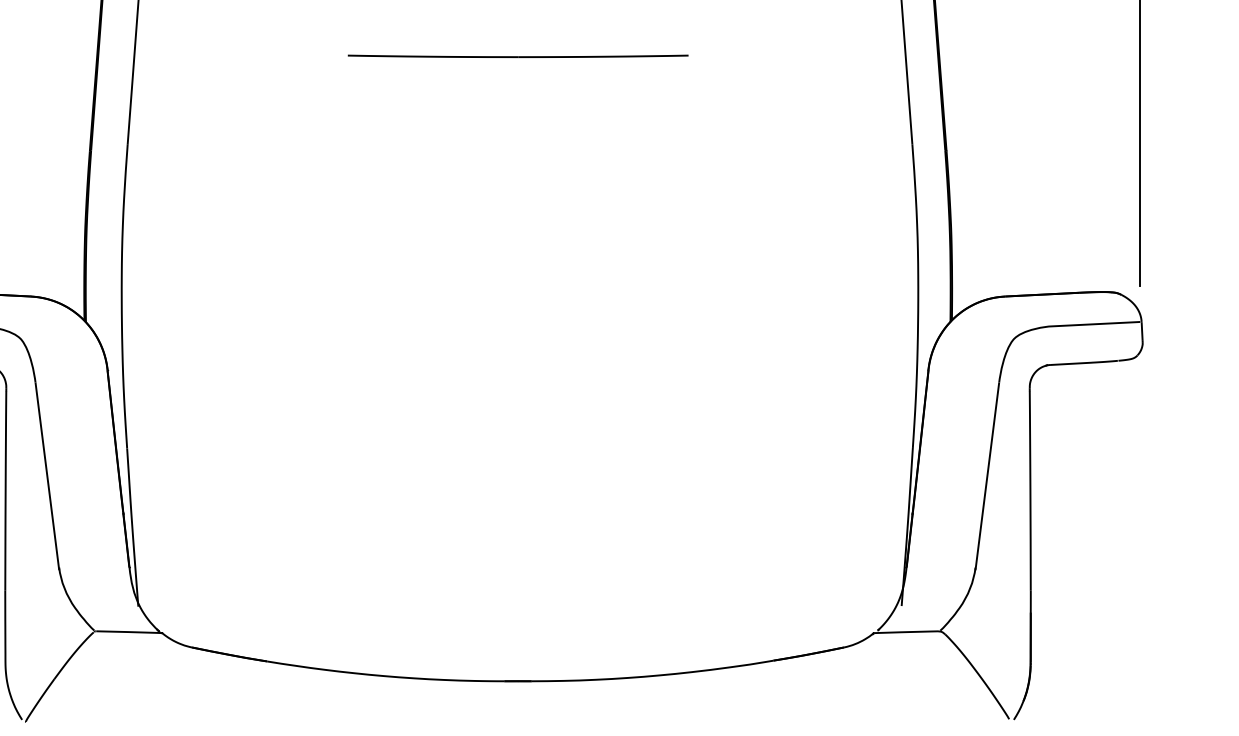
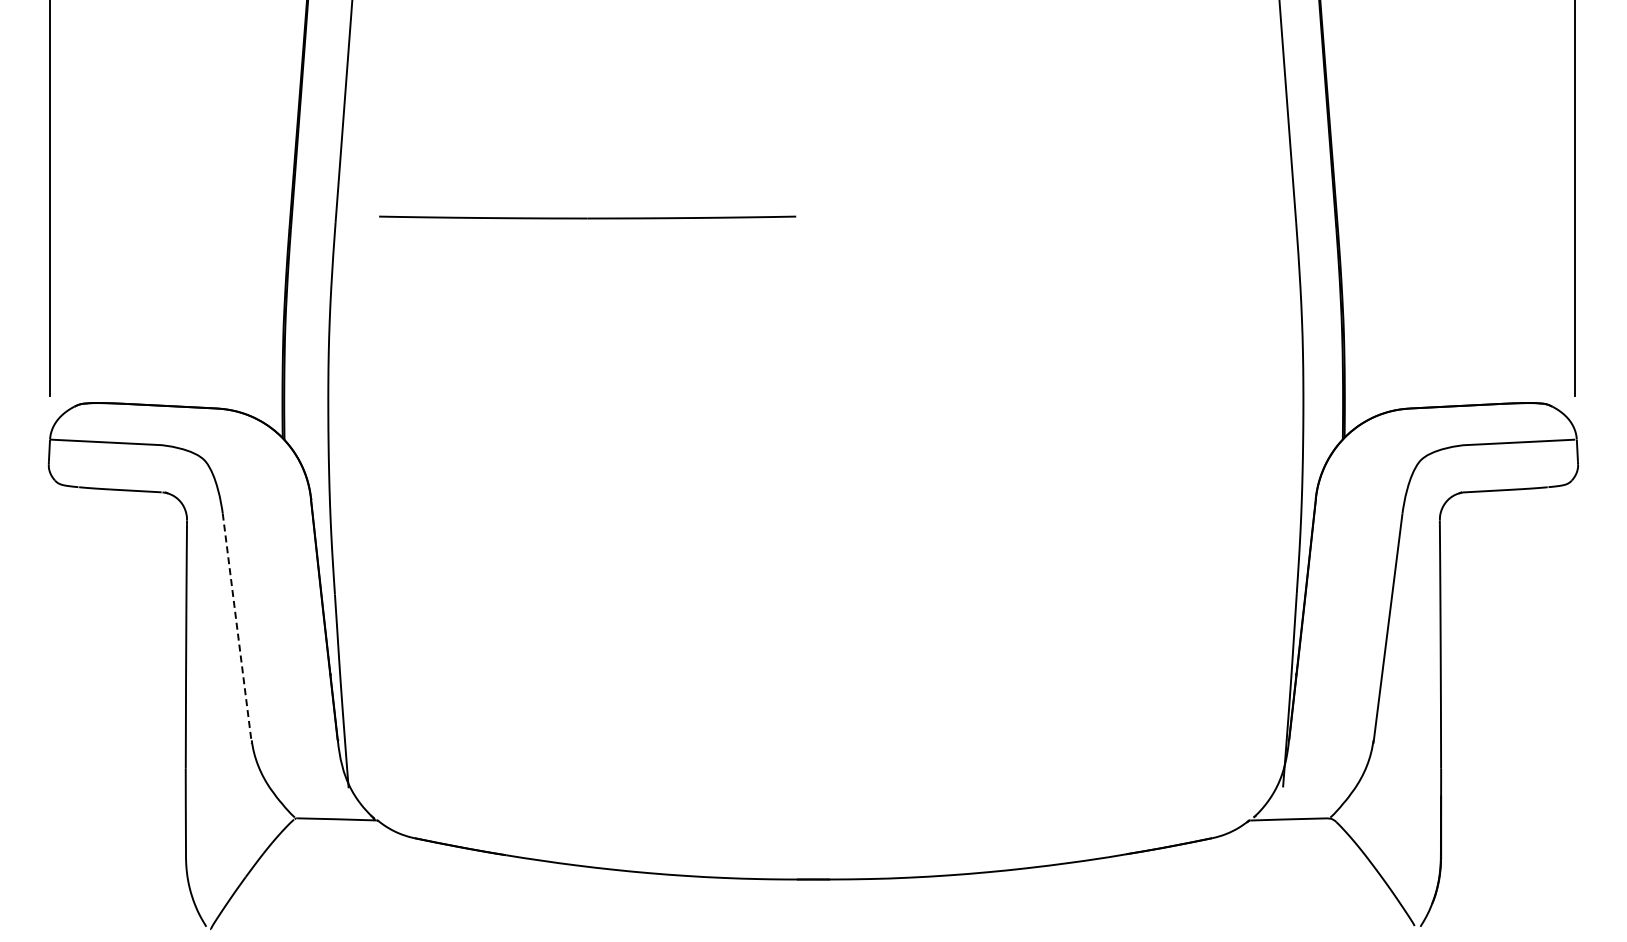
part: (518, 56) -> (587, 217), moved
line: (47, 476) -> (237, 628), solid -> dashed

